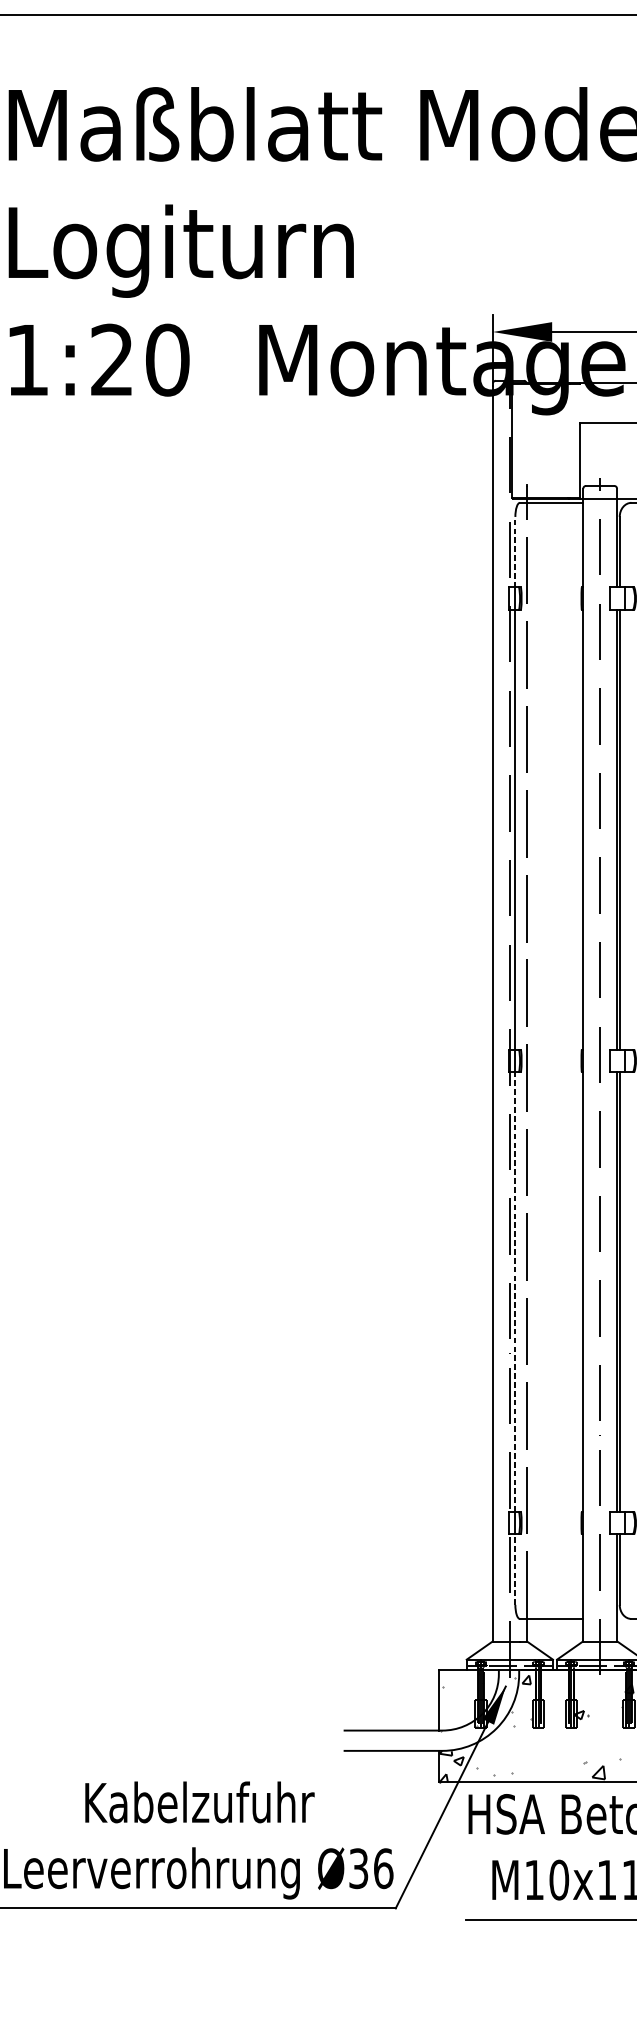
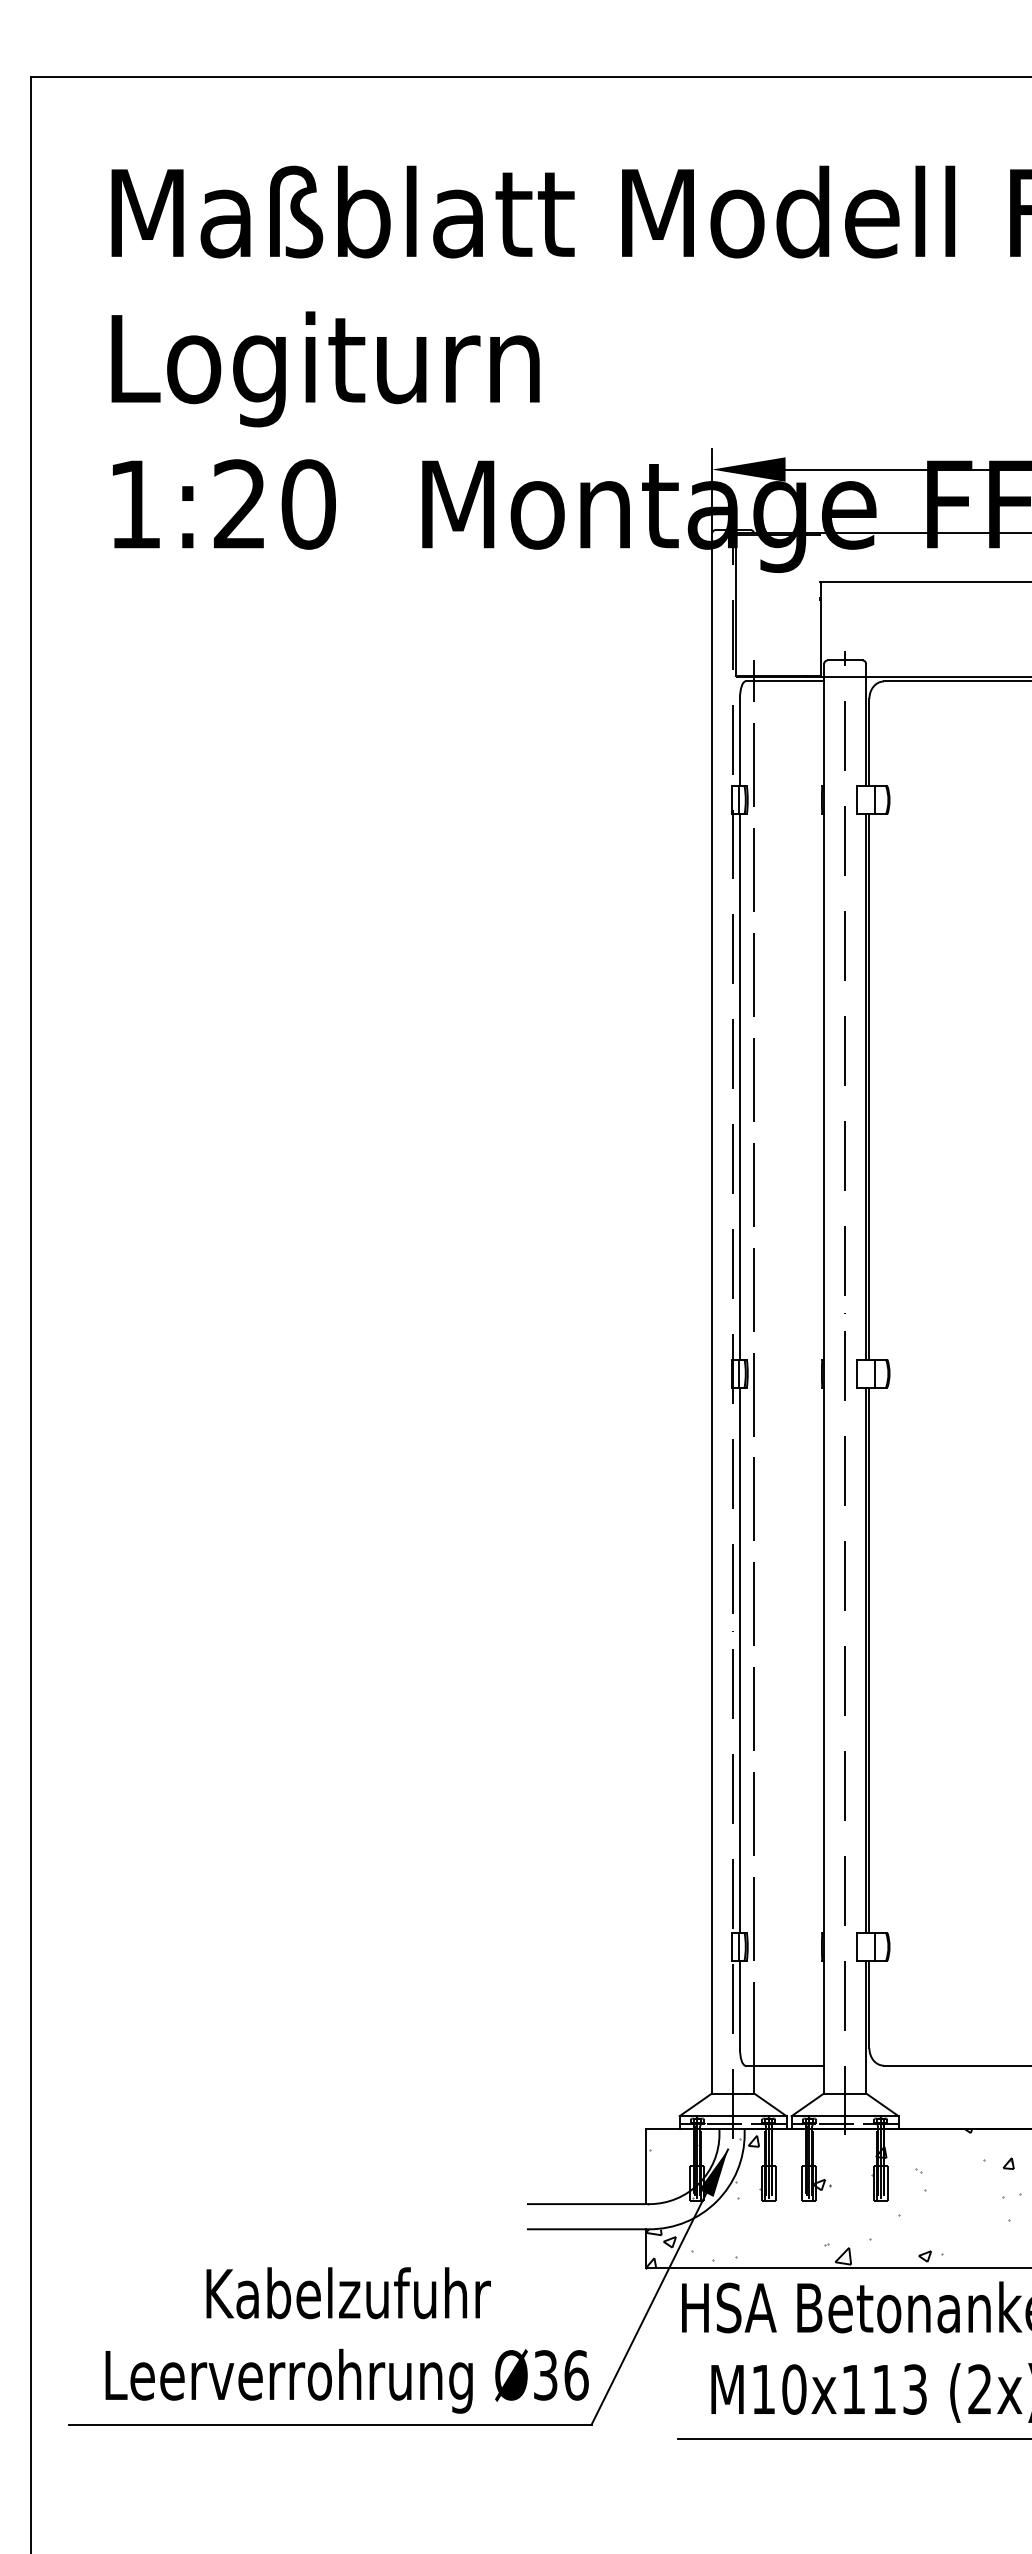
line: (515, 552) -> (739, 742), dashed -> solid
line: (515, 1292) -> (739, 1660), dashed -> solid
line: (515, 1569) -> (739, 2004), dashed -> solid

